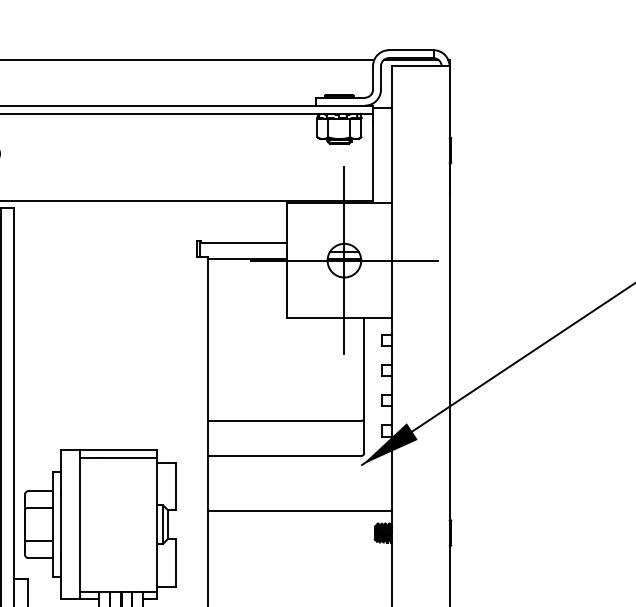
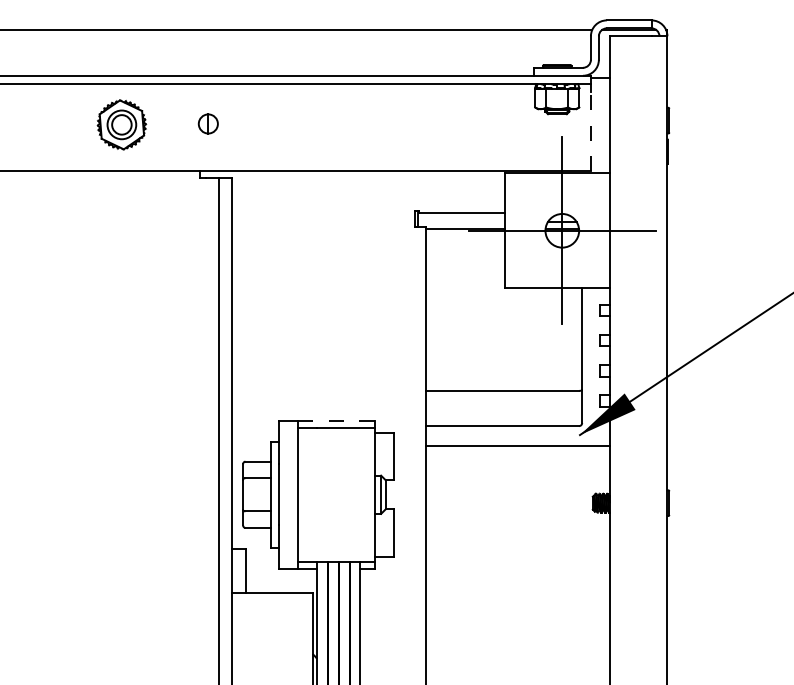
line: (372, 161) -> (590, 131), solid -> dashed
line: (118, 450) -> (336, 420), solid -> dashed
line: (299, 511) -> (517, 446), moved

